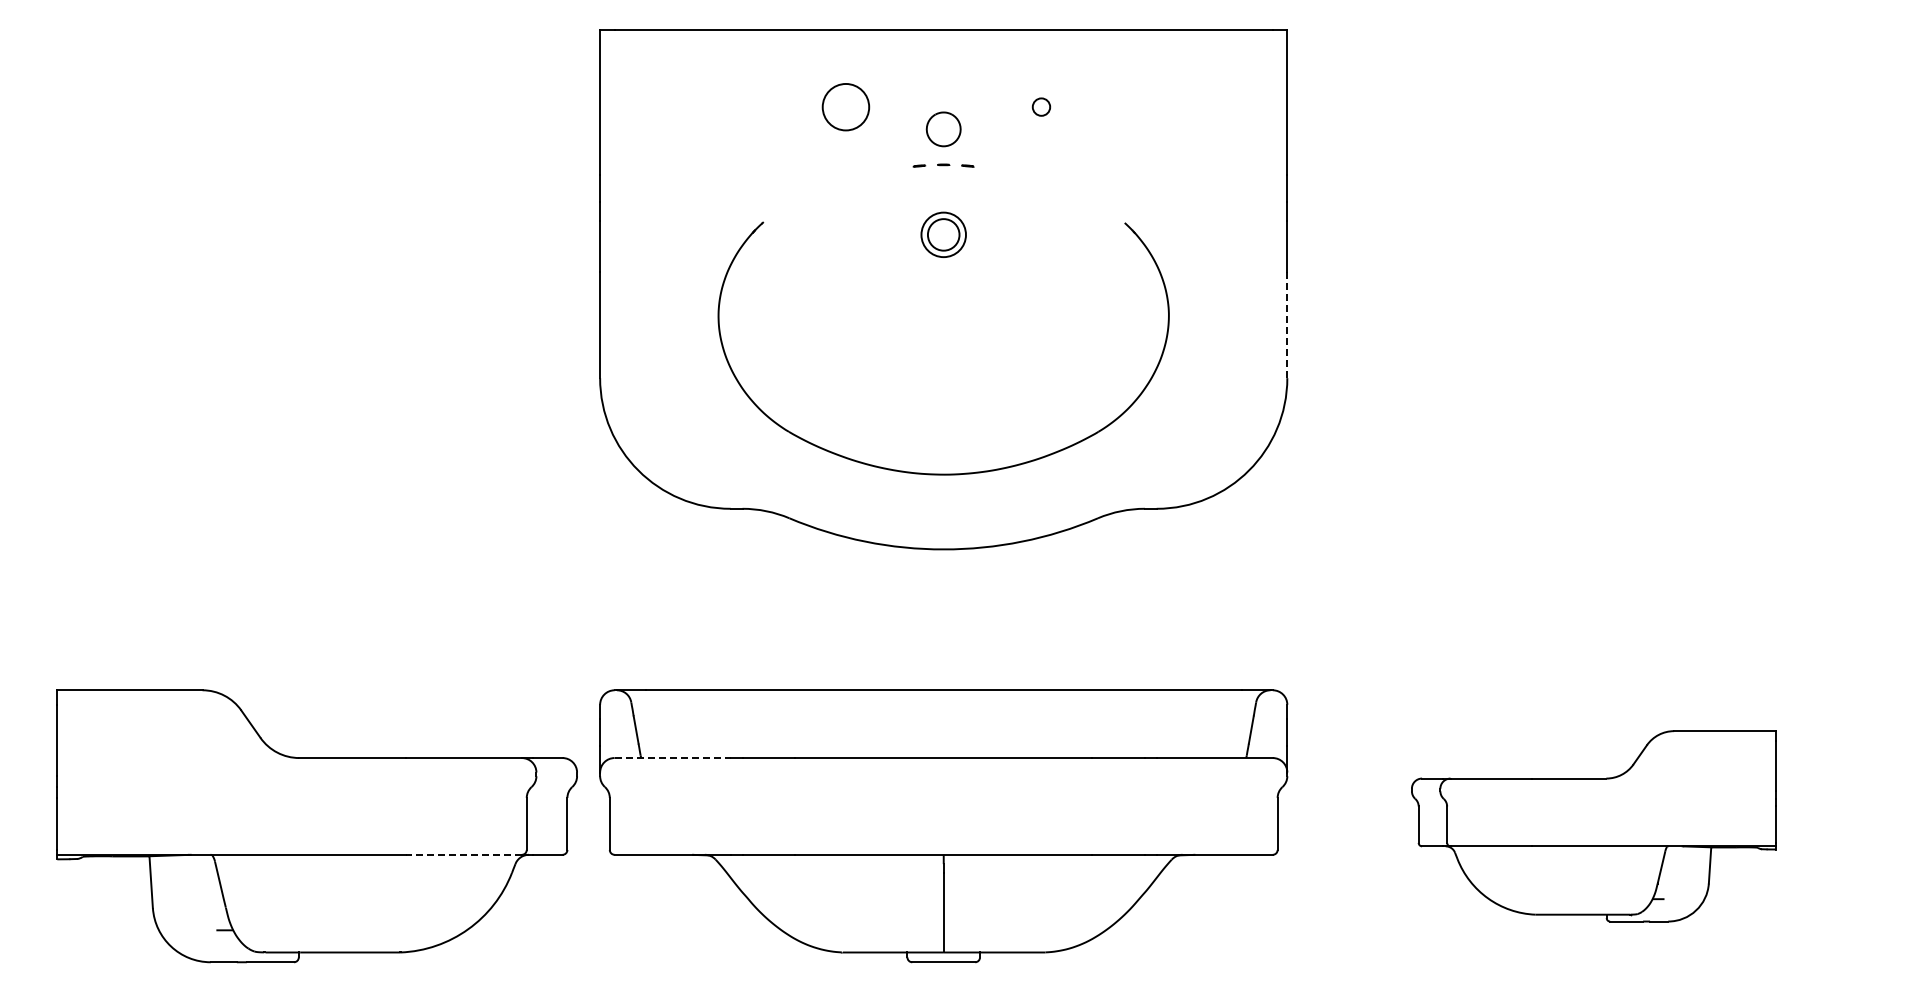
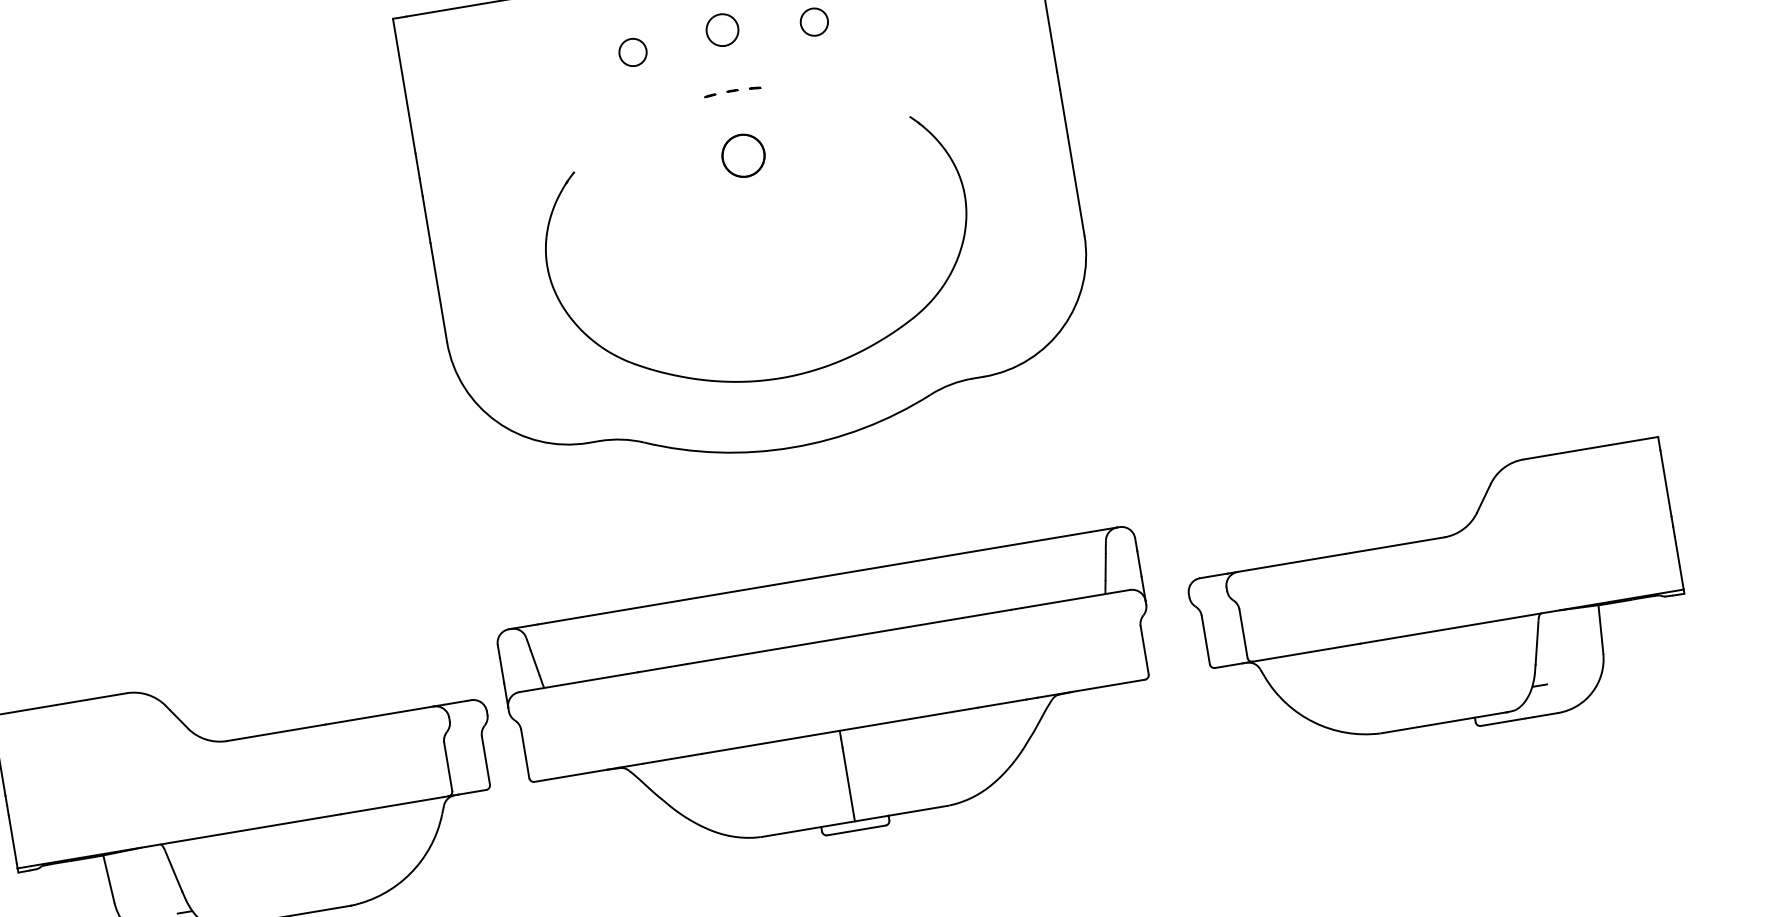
circle: (845, 106) -> (632, 51), size x0.62
circle: (1041, 106) -> (814, 21), size x1.67
part: (943, 129) -> (722, 30), moved
circle: (943, 234) -> (743, 155), size x1.43
line: (1287, 325) -> (1076, 186), dashed -> solid
line: (673, 758) -> (574, 683), dashed -> solid
part: (1593, 826) -> (1438, 603), size x1.43
line: (463, 854) -> (394, 805), dashed -> solid

